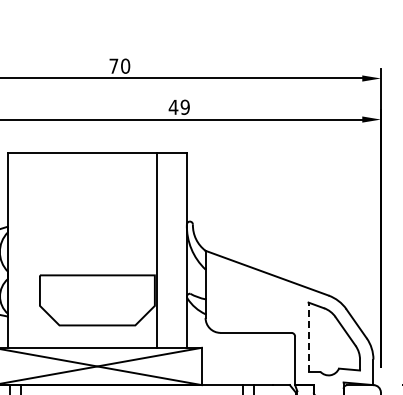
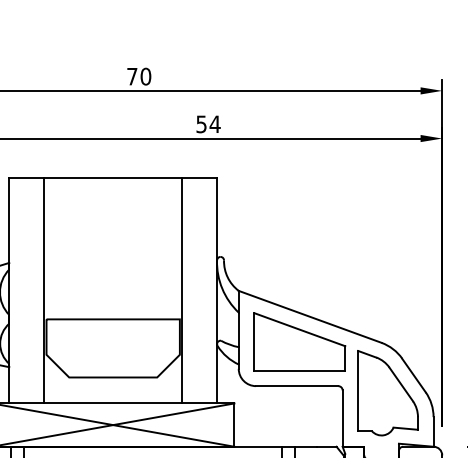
text: (179, 106) -> (208, 123), 49 -> 54
line: (37, 250) -> (43, 290), added
part: (258, 294) -> (300, 341), added
line: (308, 337) -> (358, 391), dashed -> solid

